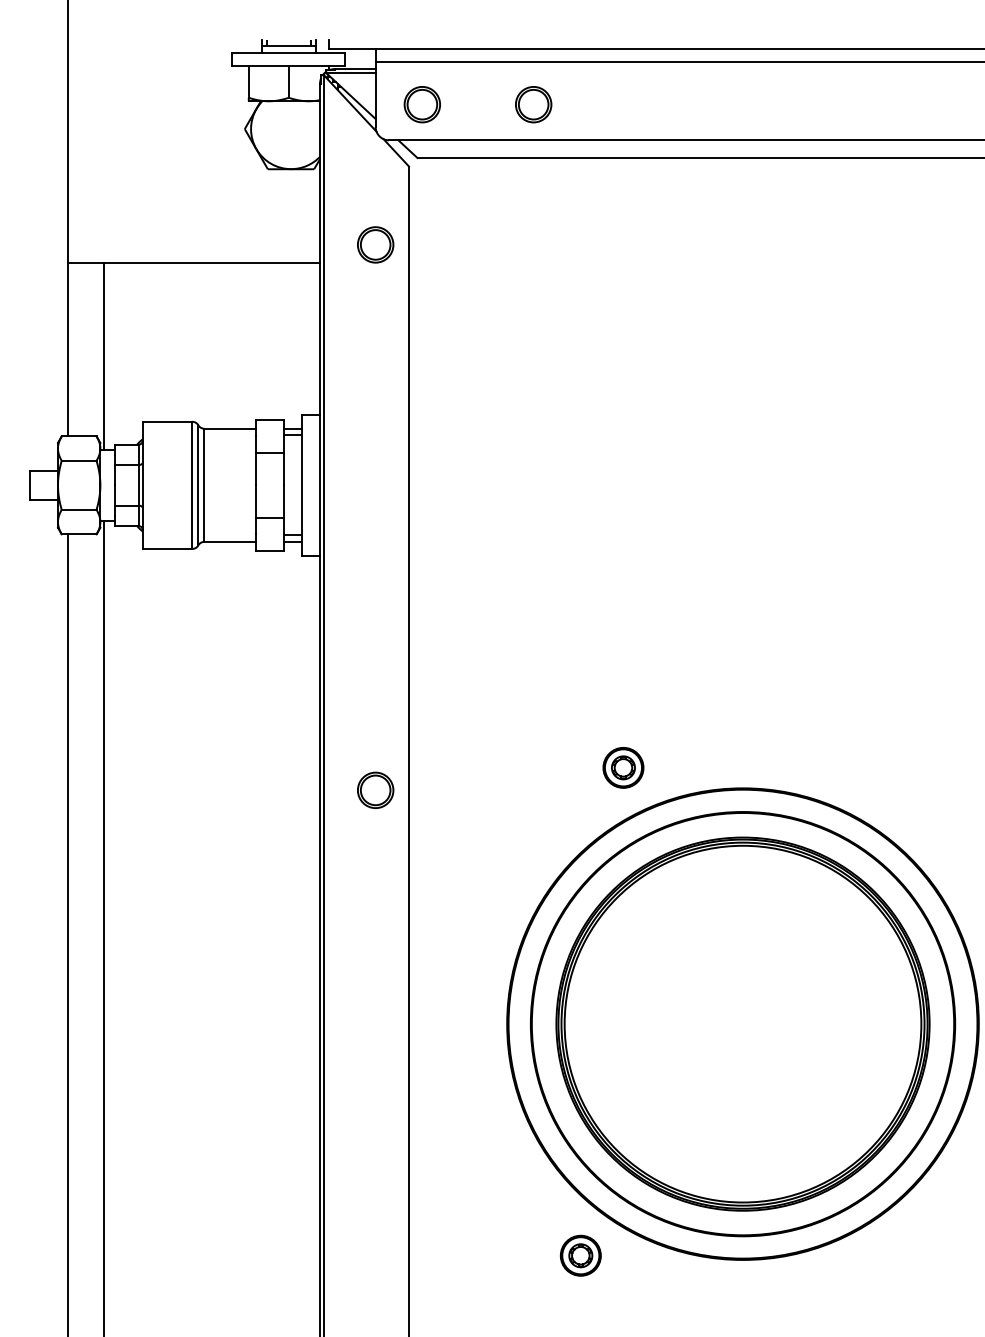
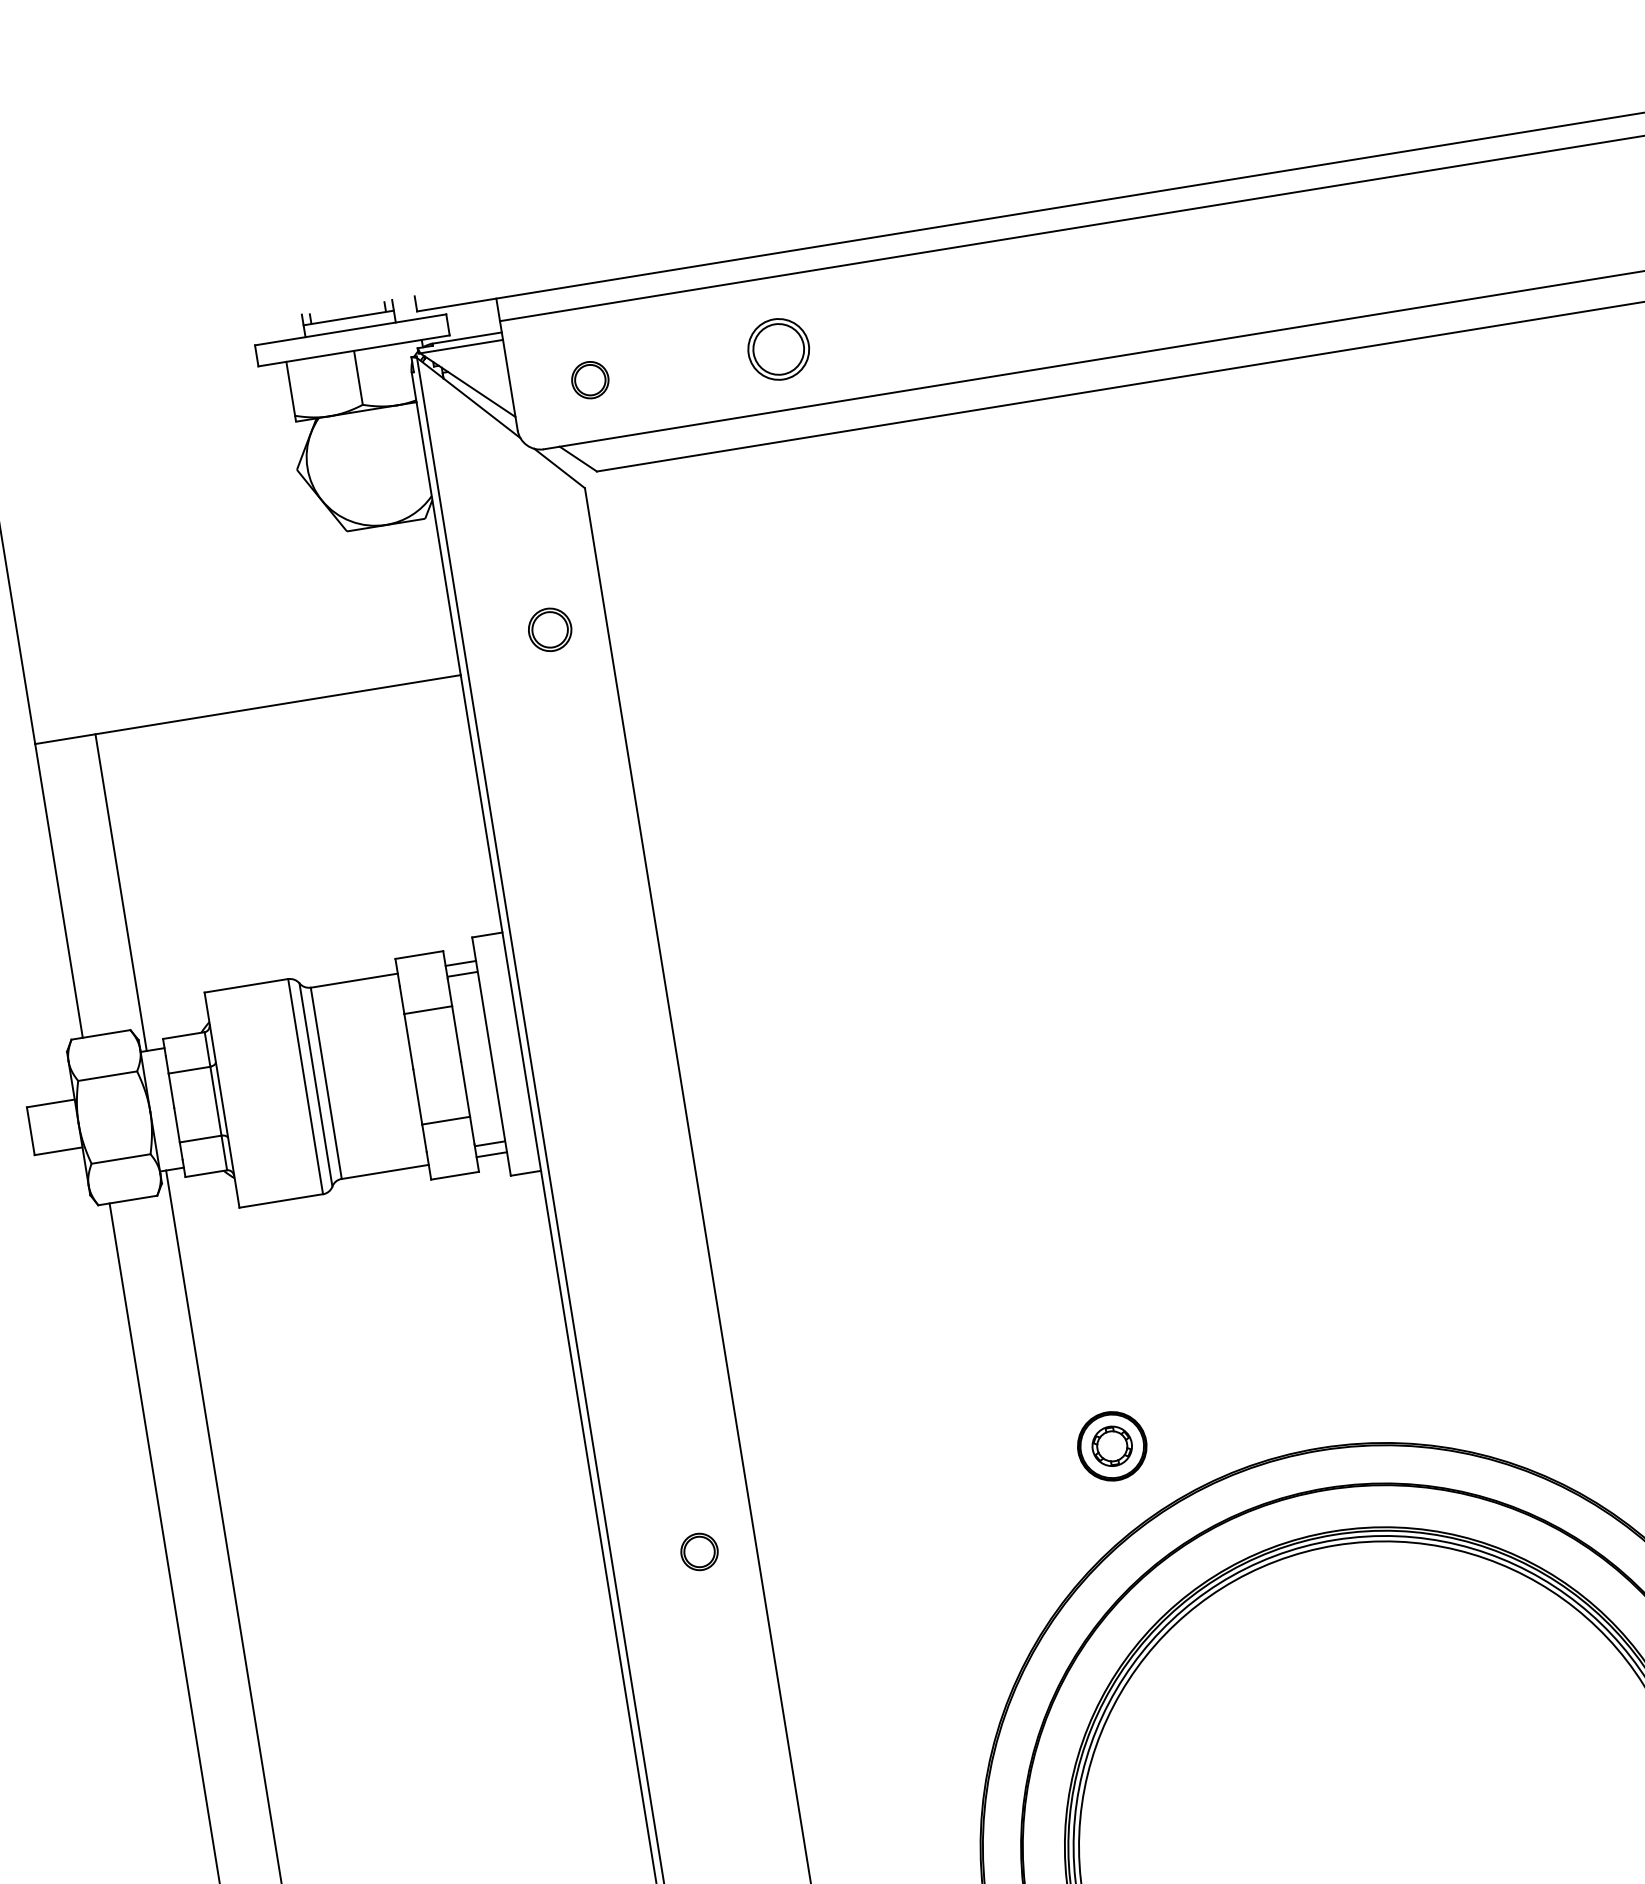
part: (421, 104) -> (589, 379), size x0.6
part: (375, 244) -> (549, 629), size x0.7
part: (375, 789) -> (698, 1550), size x0.6

